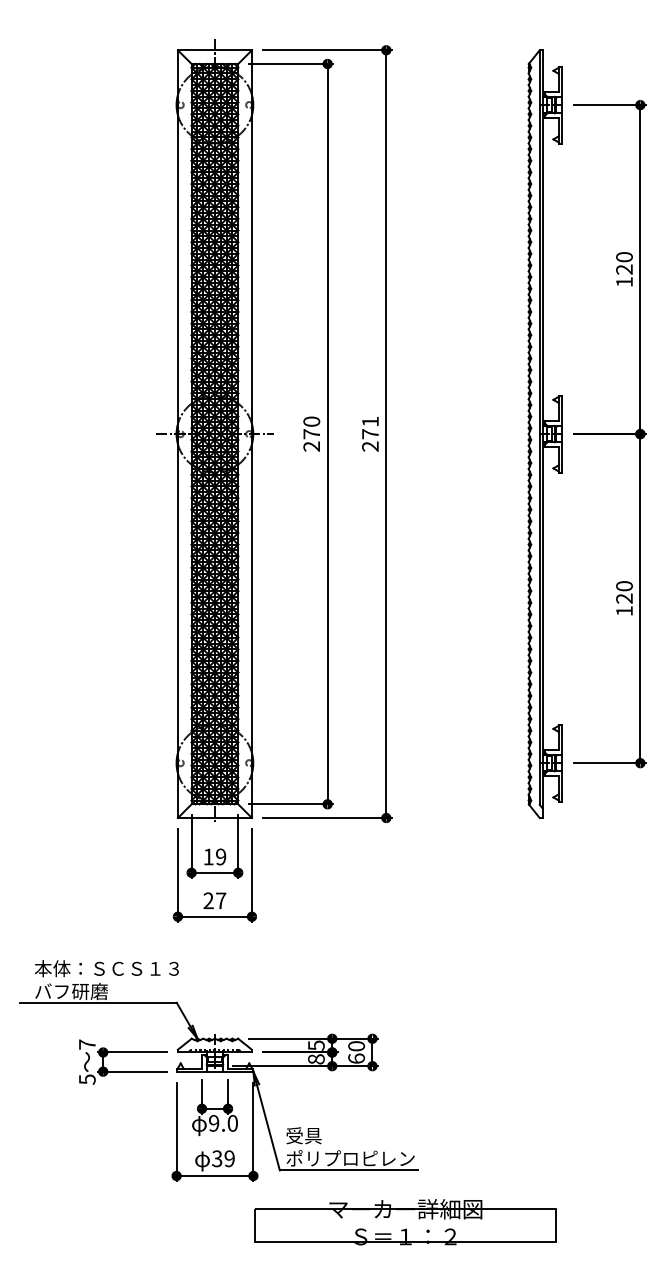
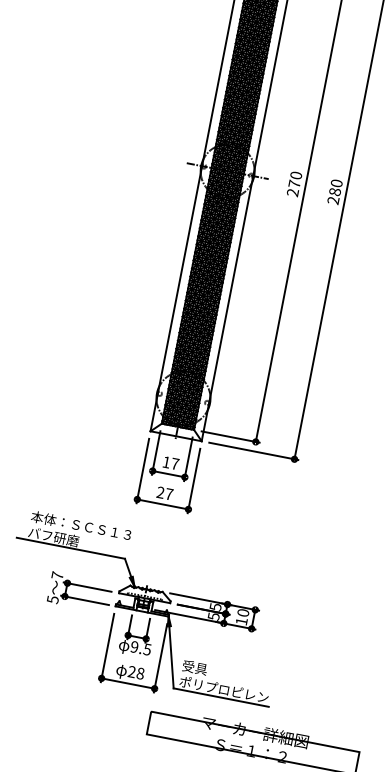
text: (370, 427) -> (336, 187), 271 -> 280
text: (221, 856) -> (175, 463), 19 -> 17
text: (356, 1058) -> (241, 621), 60 -> 10
text: (316, 1059) -> (213, 616), 8 -> 5
text: (232, 1123) -> (147, 649), 9.0 -> 9.5
text: (223, 1158) -> (136, 672), 39 -> 28

